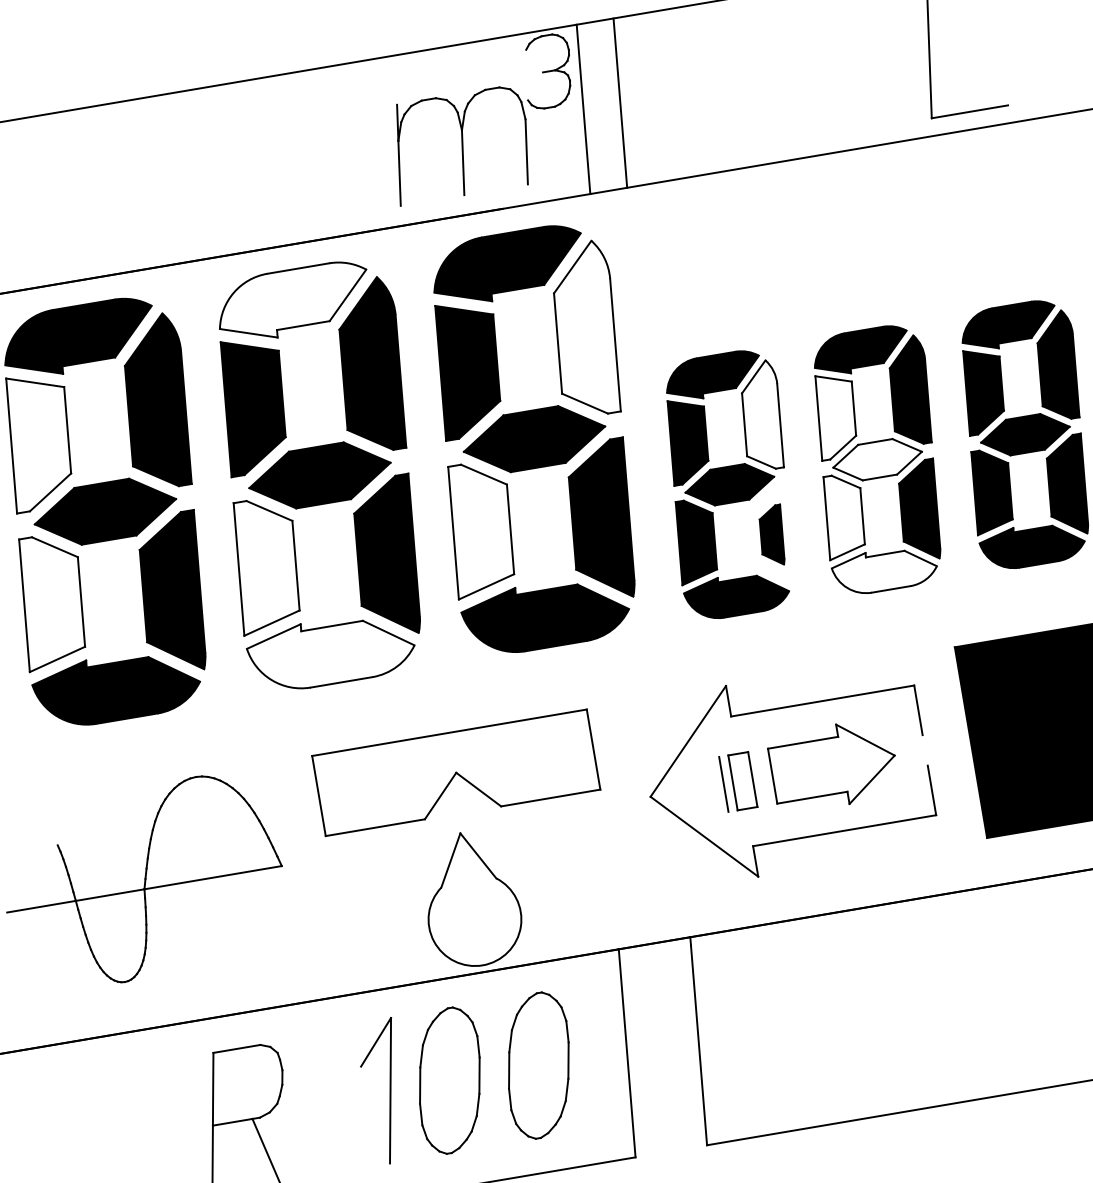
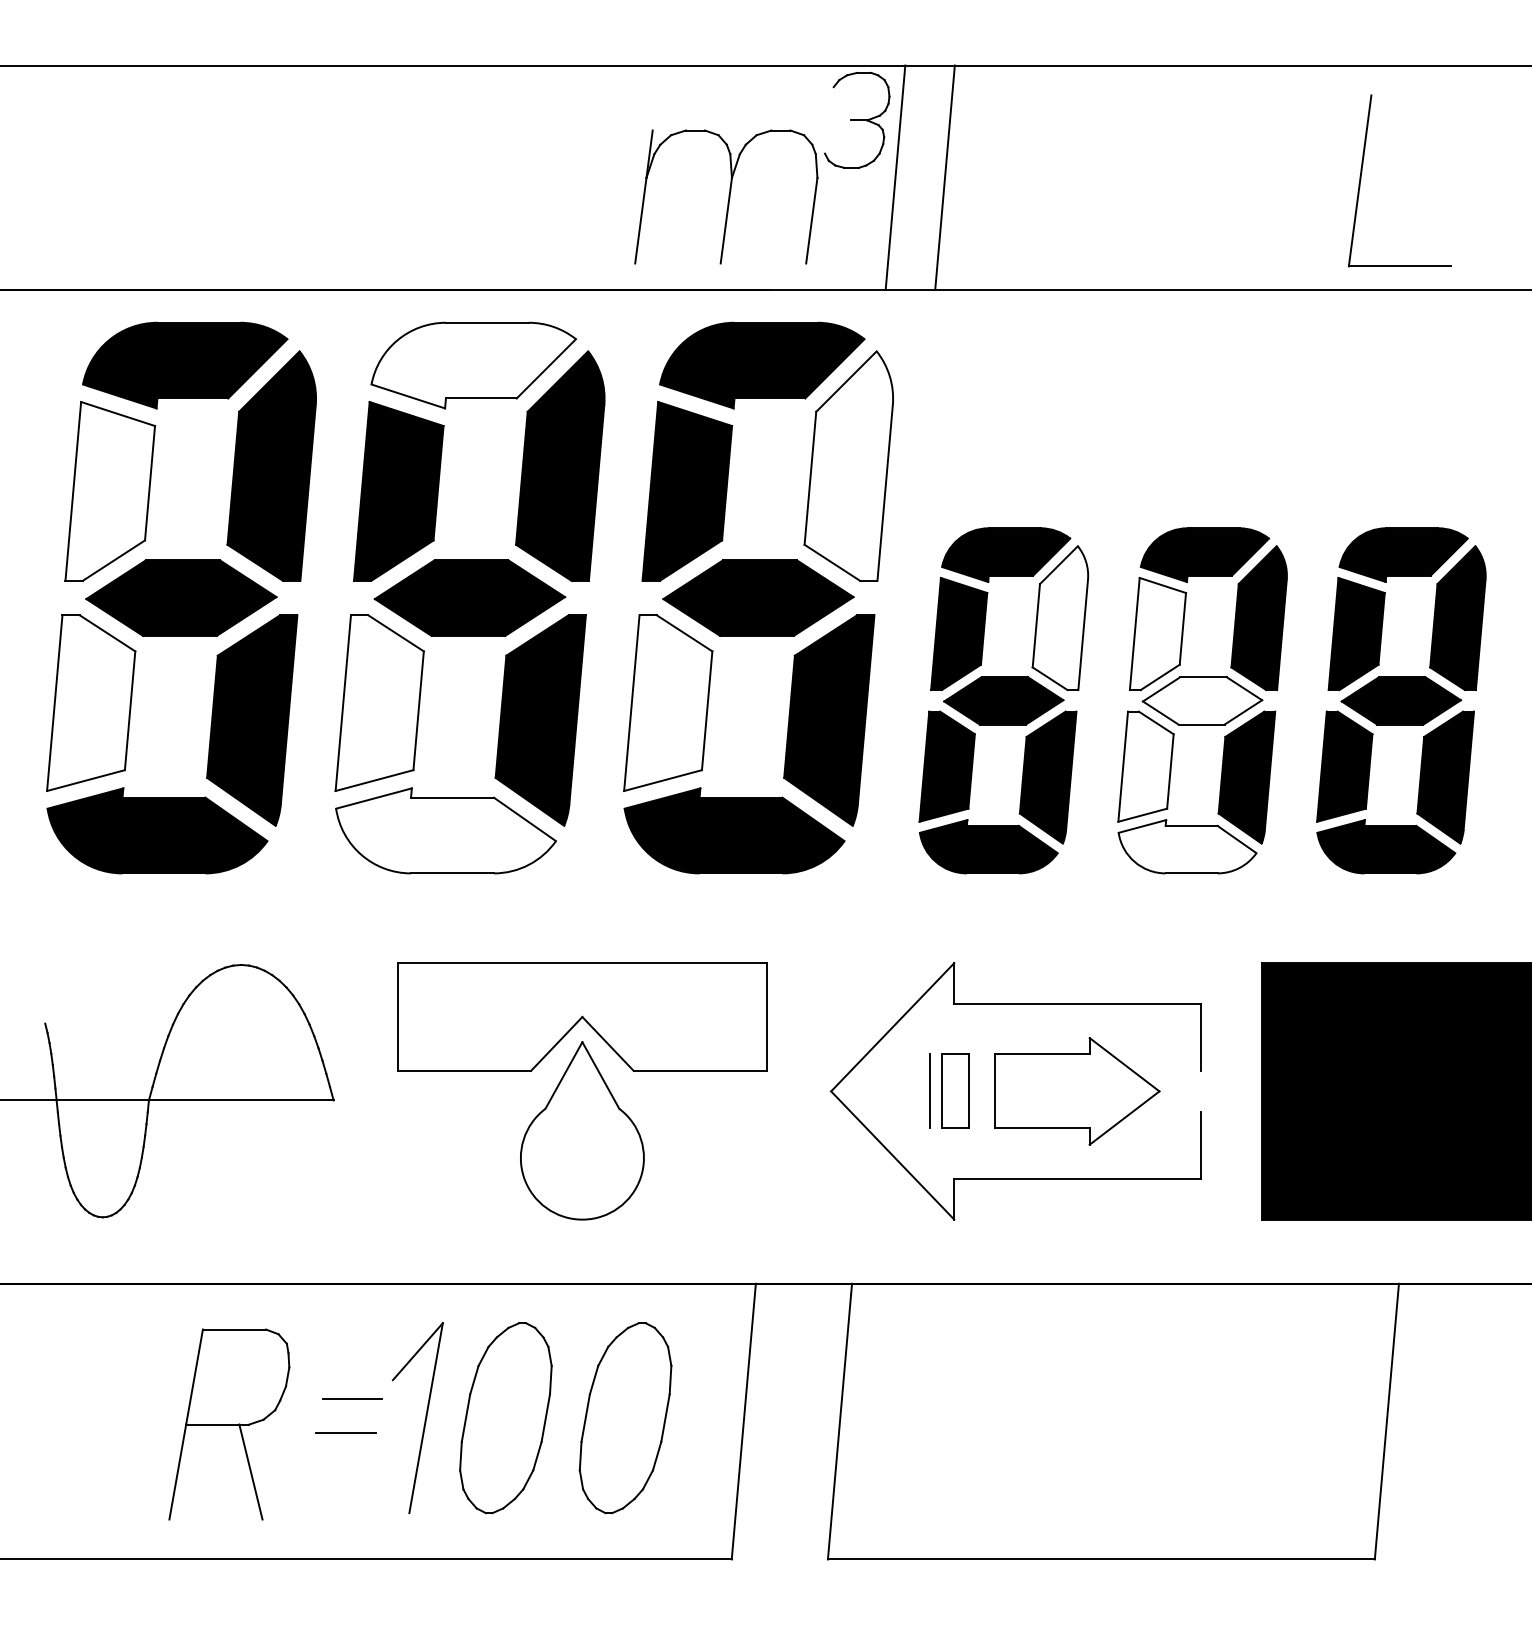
part: (771, 536) -> (1047, 777), size x1.67
part: (471, 899) -> (582, 1130), moved
line: (333, 1086) -> (352, 1399), added
line: (333, 1112) -> (346, 1433), added

